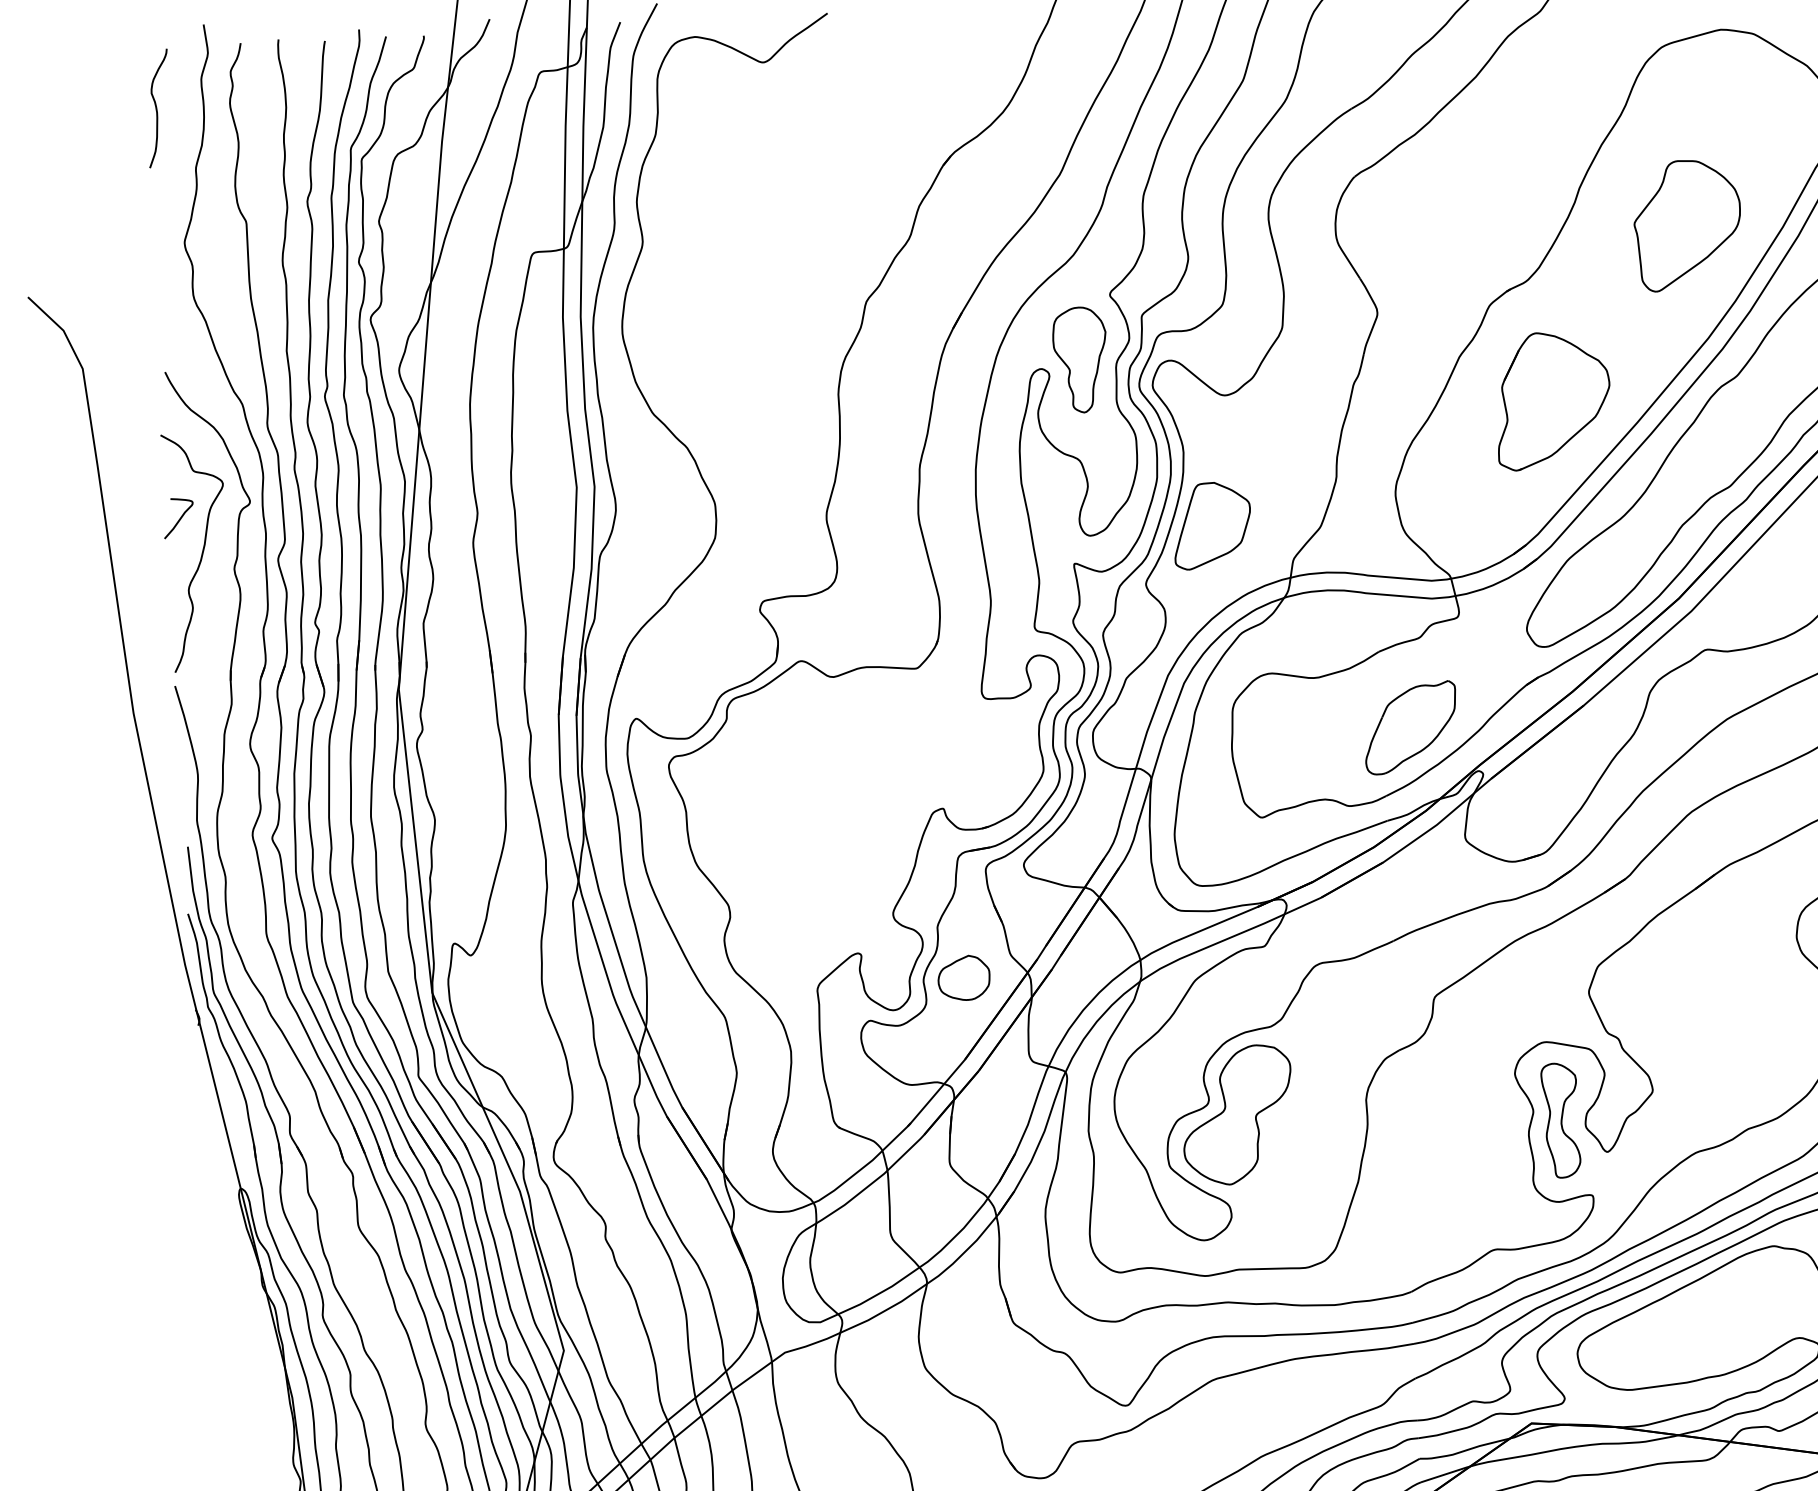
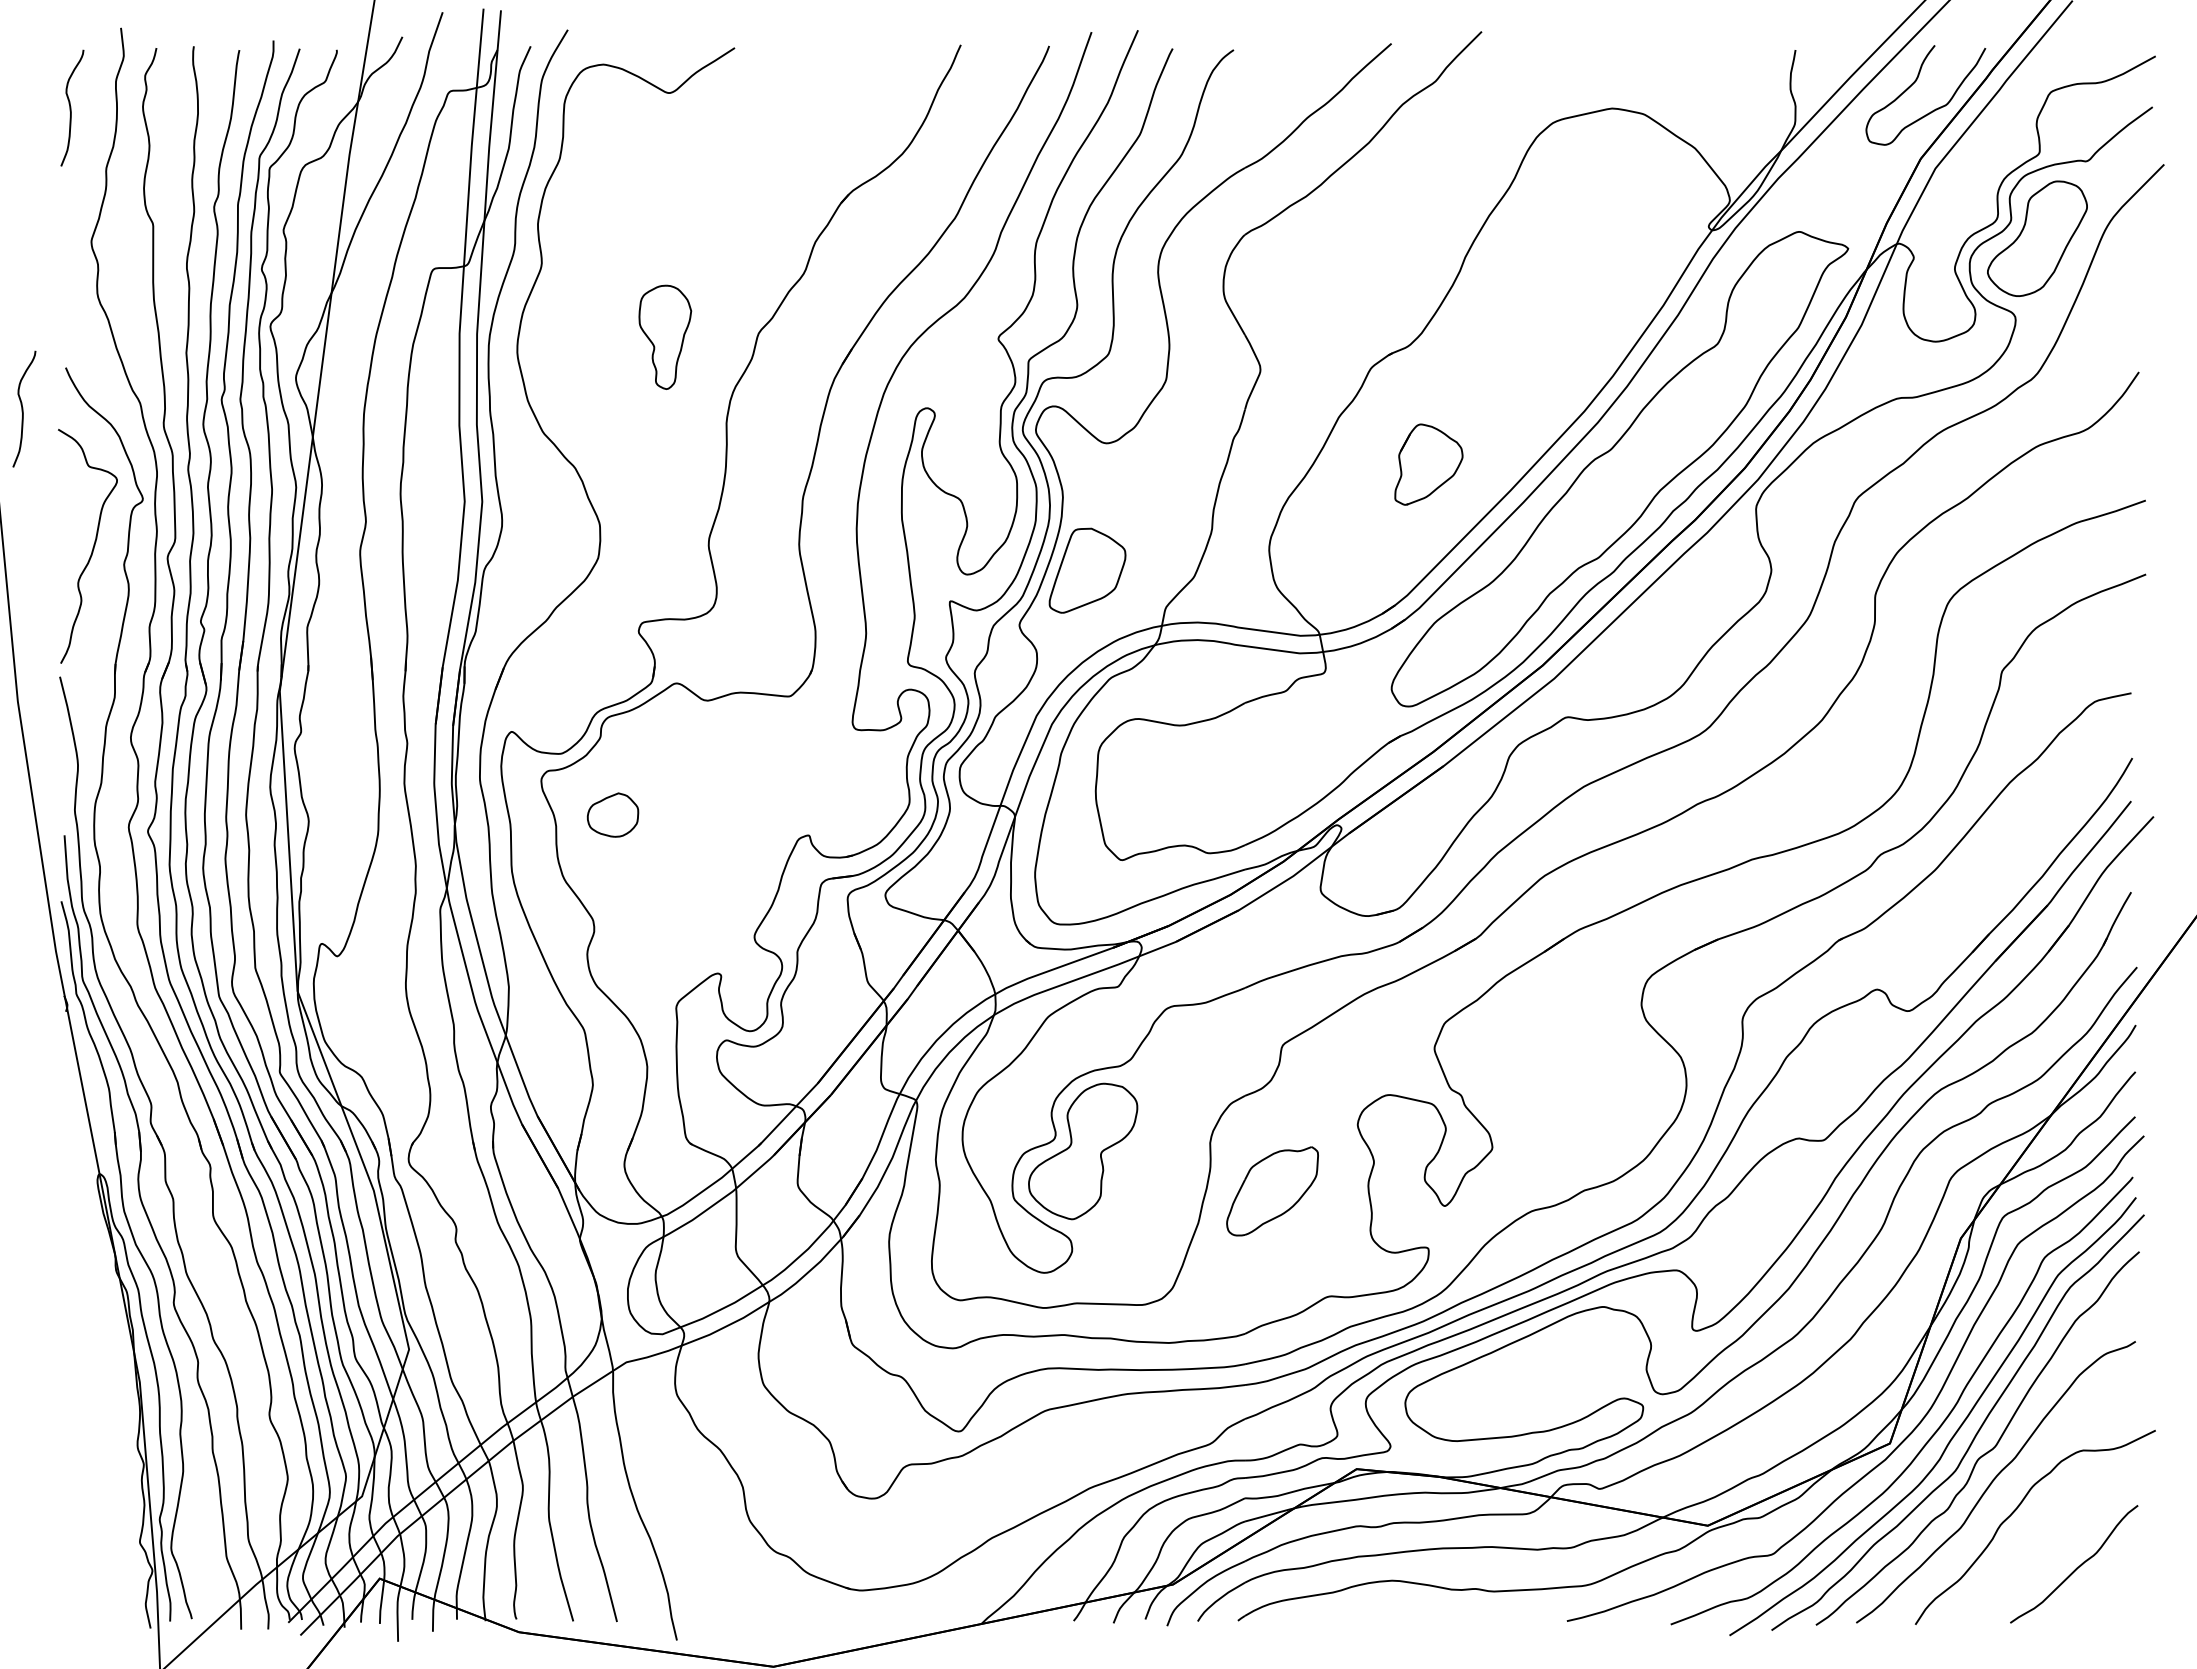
part: (1687, 224) -> (1569, 298), removed
part: (1080, 359) -> (665, 336), moved
part: (1552, 400) -> (1428, 464), size x0.6
curve: (124, 415) -> (23, 408), added
curve: (179, 518) -> (72, 512), removed
part: (1410, 728) -> (1272, 1191), moved
part: (963, 977) -> (612, 814), moved
part: (1560, 1120) -> (1400, 1172), removed

